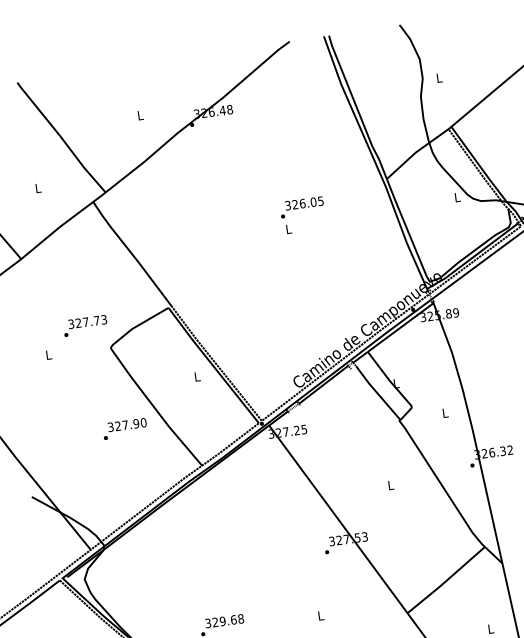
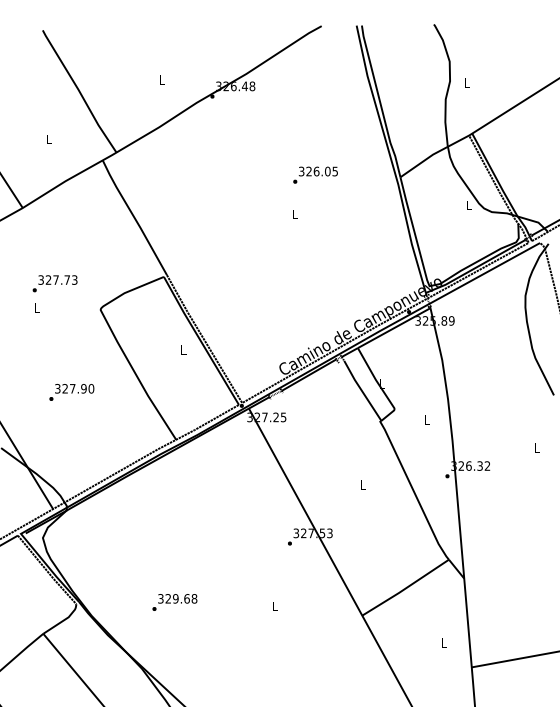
text: (301, 206) -> (315, 174), moved
text: (84, 325) -> (54, 283), moved
text: (124, 429) -> (71, 392), moved

